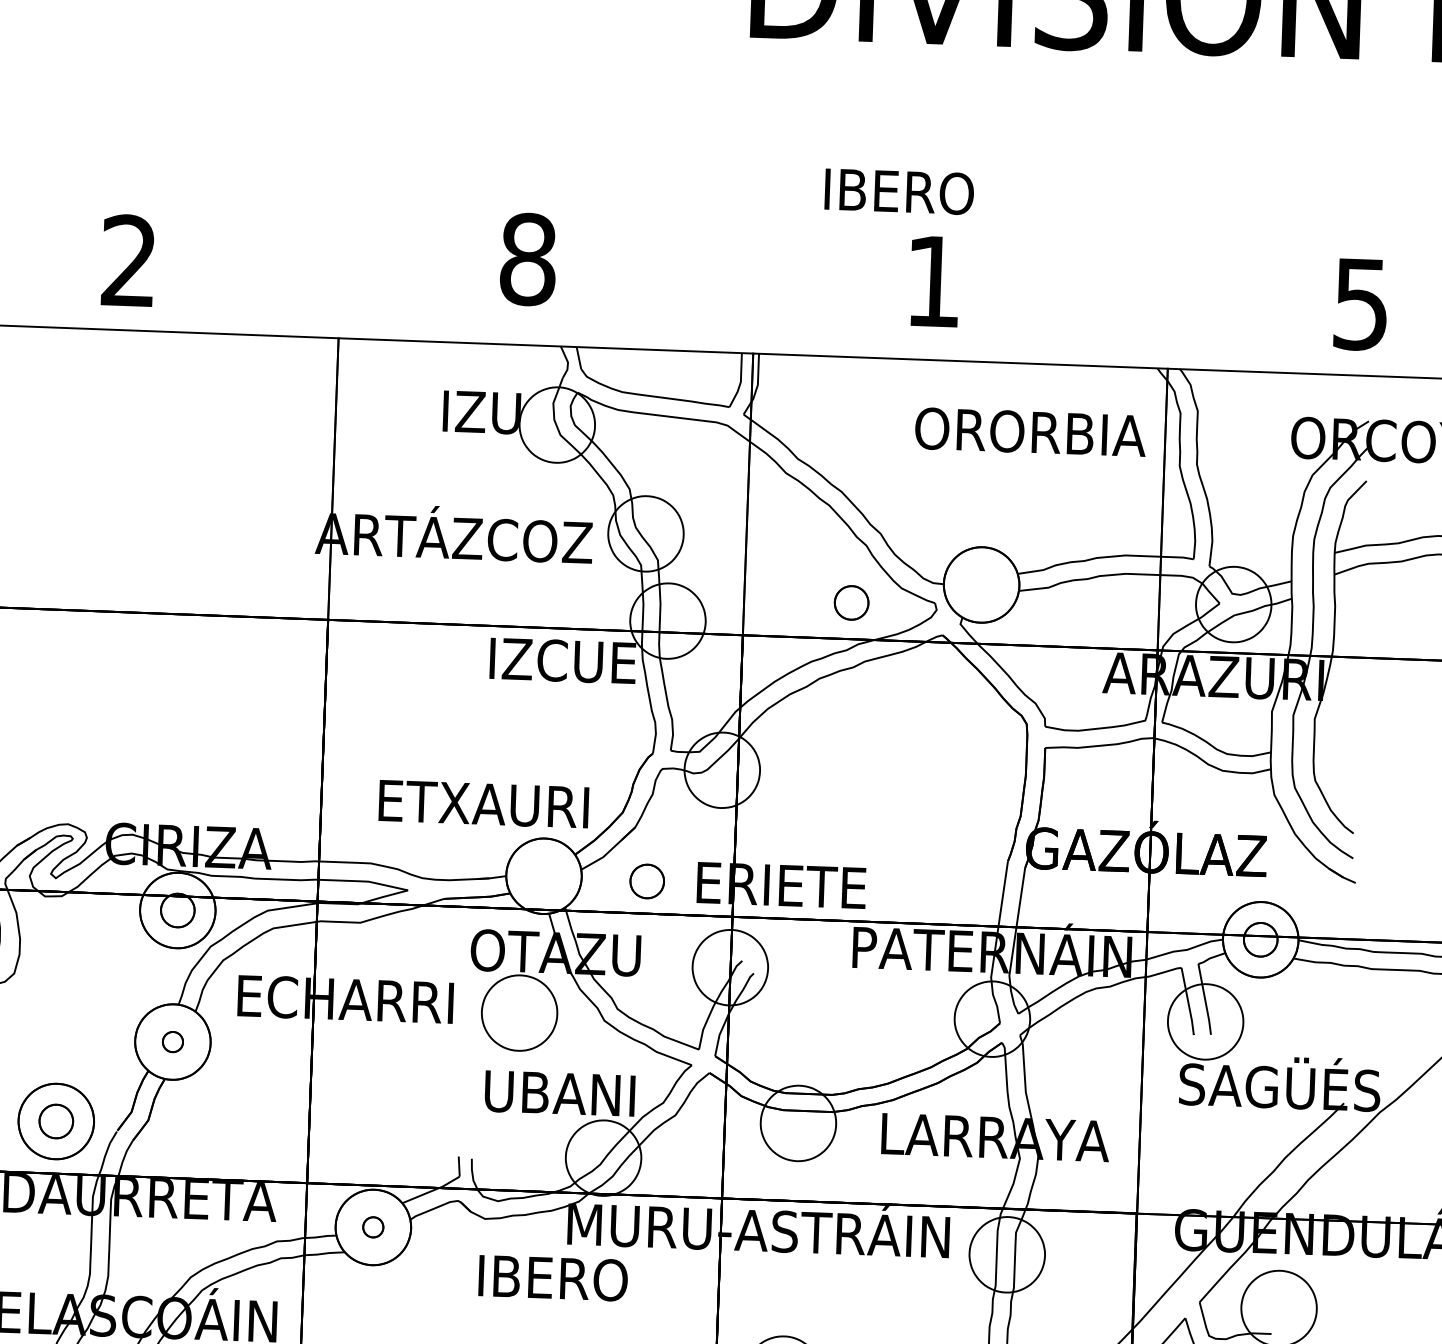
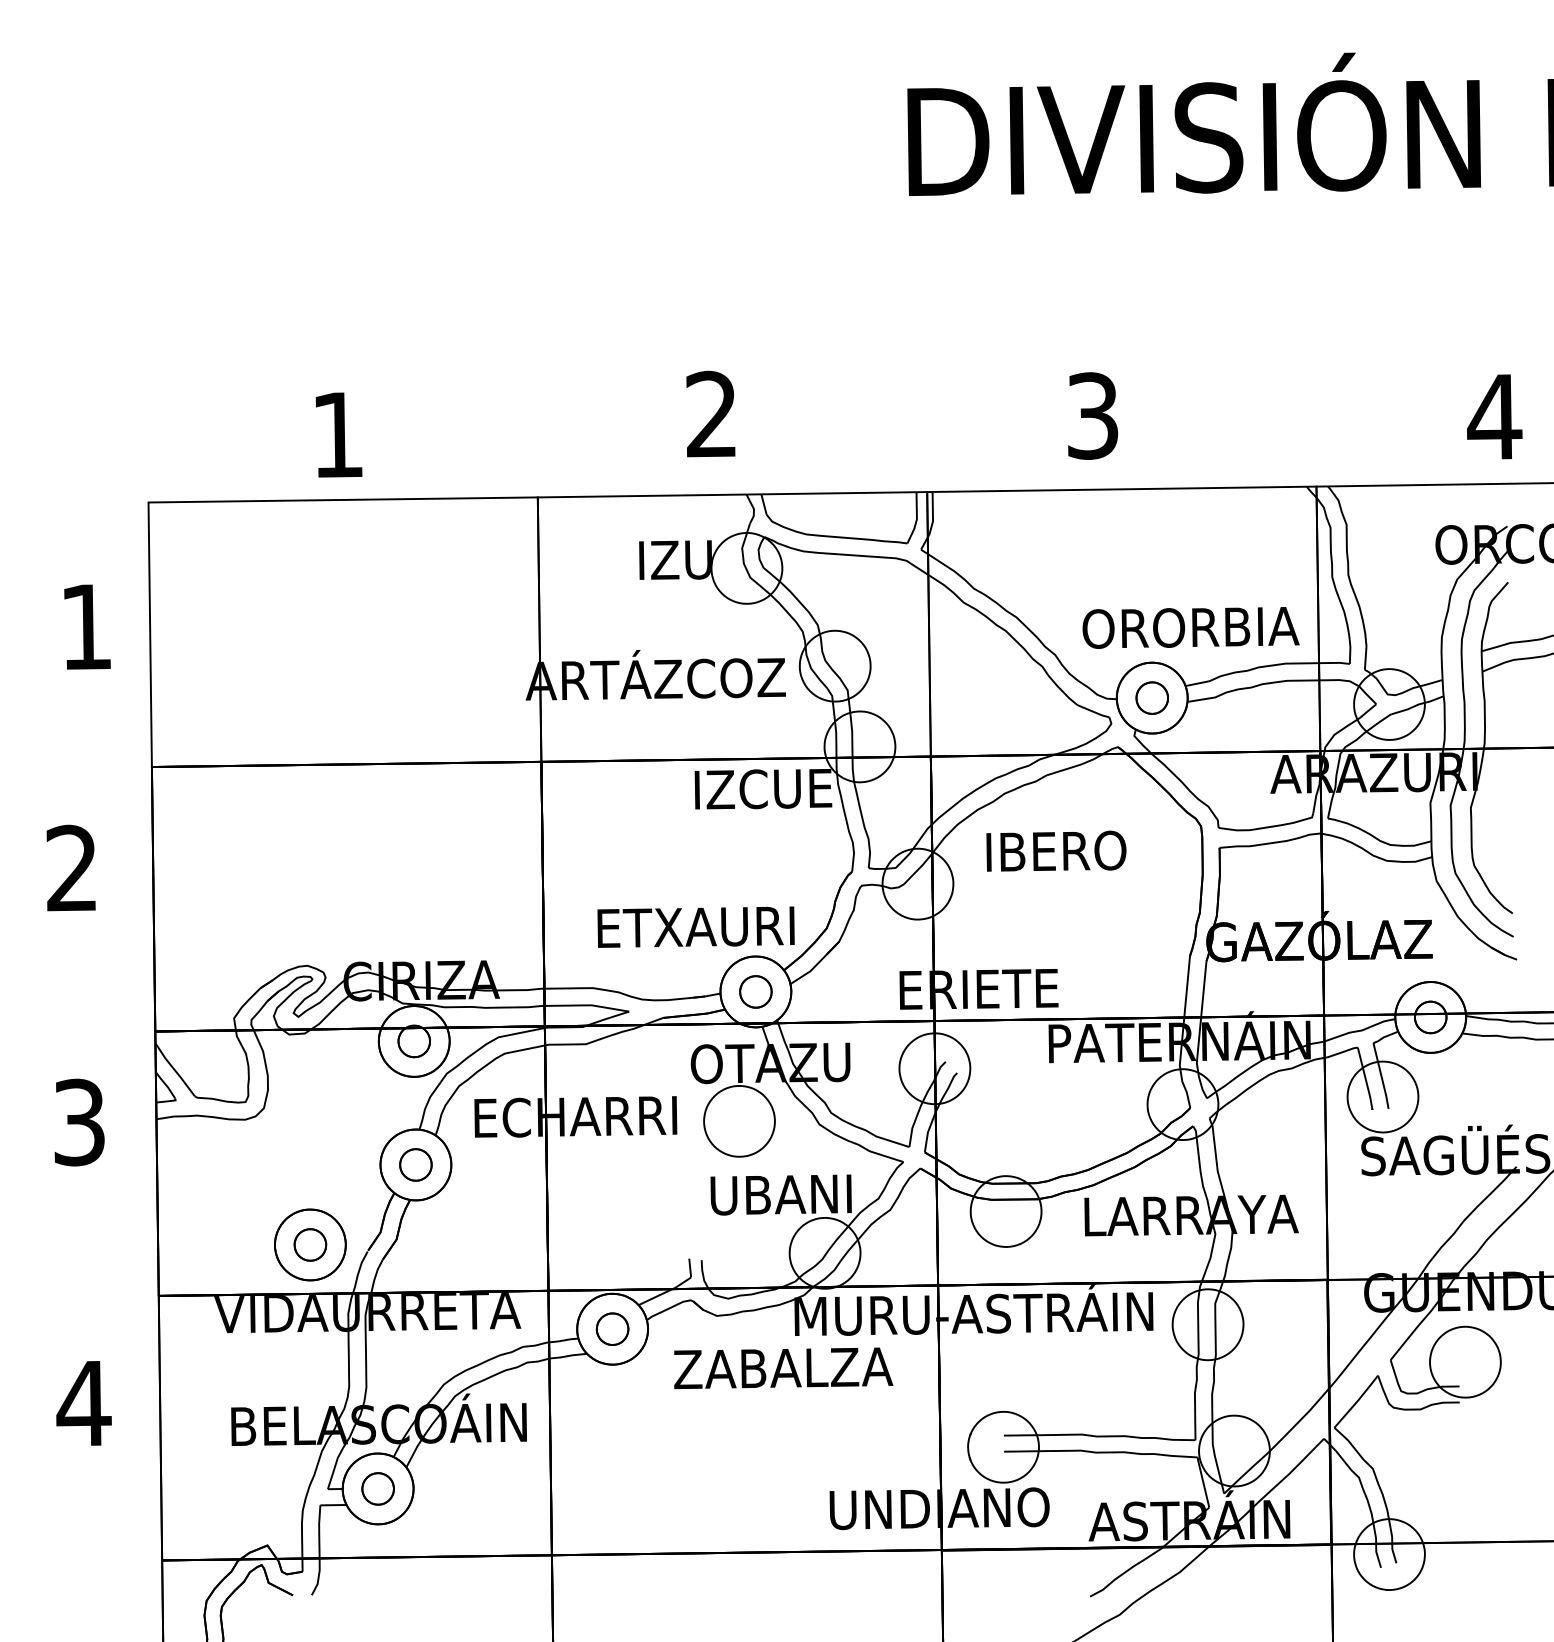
text: (899, 190) -> (1056, 850), moved
text: (528, 259) -> (712, 414), 8 -> 2
text: (128, 260) -> (337, 434), 2 -> 1
text: (934, 281) -> (1093, 415), 1 -> 3
text: (1360, 304) -> (1494, 417), 5 -> 4
text: (1030, 432) -> (1190, 627), moved
part: (850, 602) -> (1151, 697), moved
part: (646, 881) -> (755, 991), moved
part: (172, 1041) -> (415, 1164), size x1.67
part: (373, 1226) -> (612, 1328), size x1.67
text: (553, 1278) -> (783, 1368), IBERO -> ZABALZA

